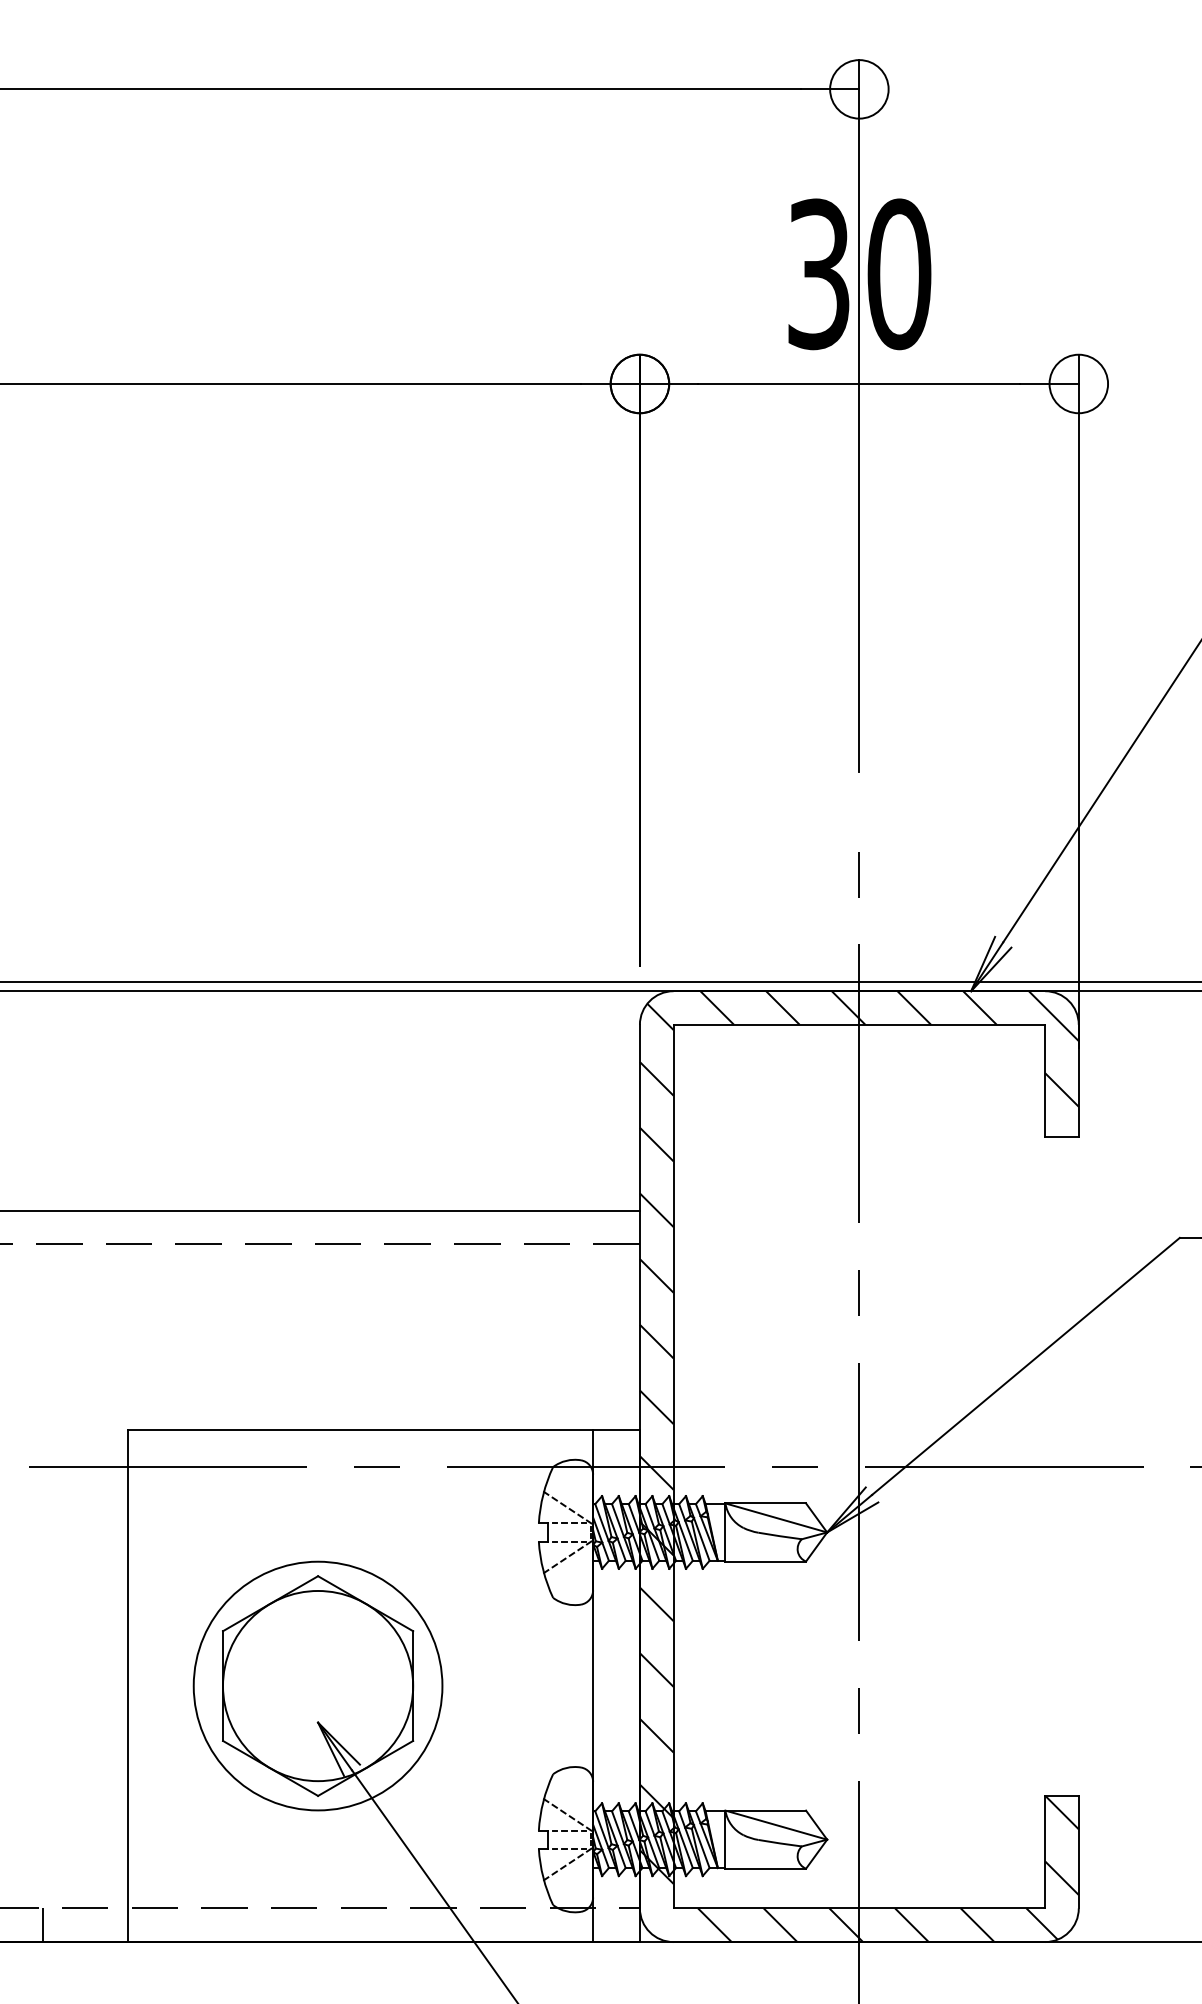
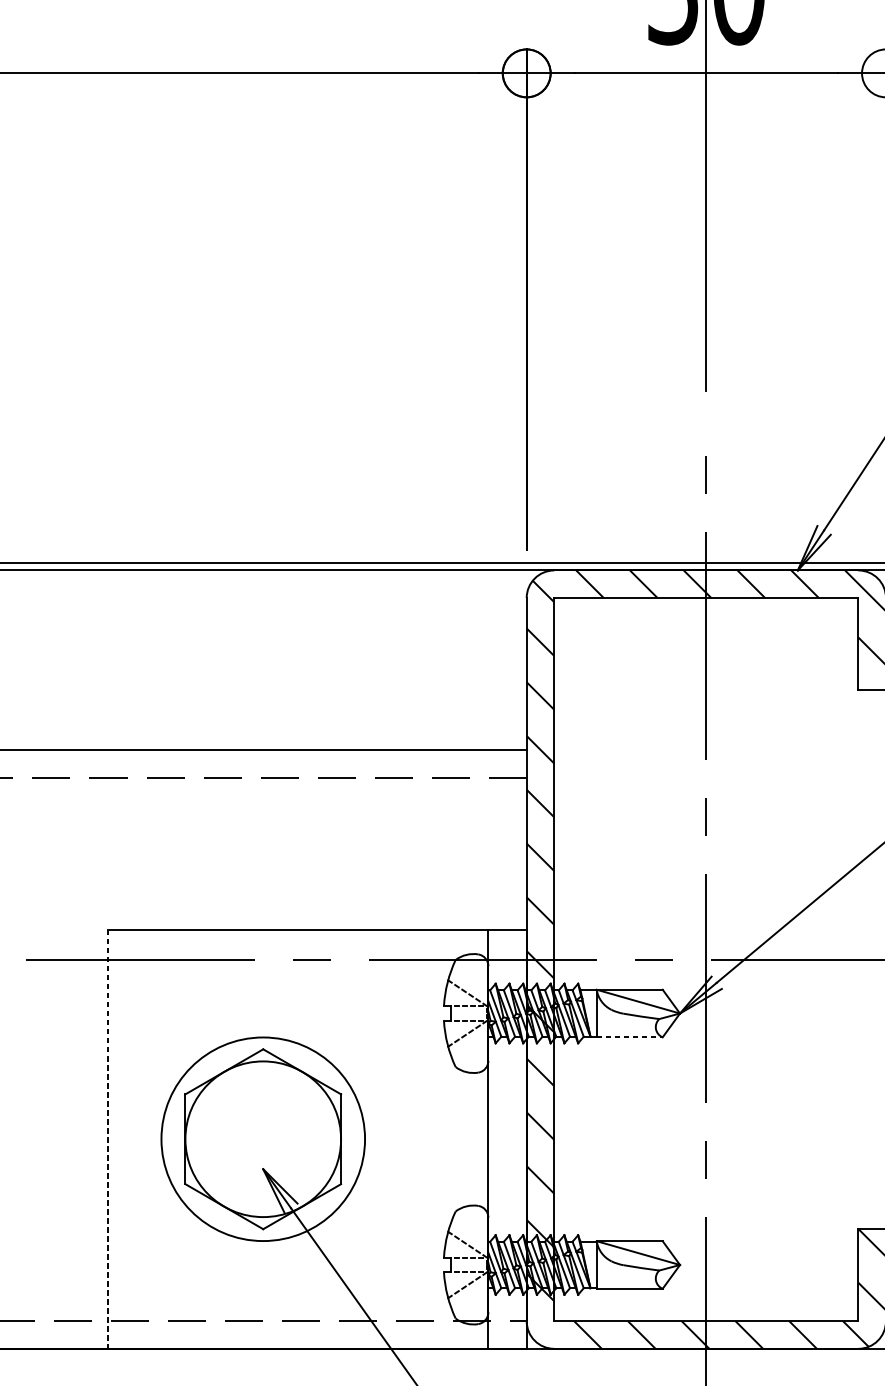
line: (766, 1561) -> (630, 1037), solid -> dashed
line: (127, 1686) -> (107, 1139), solid -> dashed
line: (43, 1925) -> (38, 1335), removed

